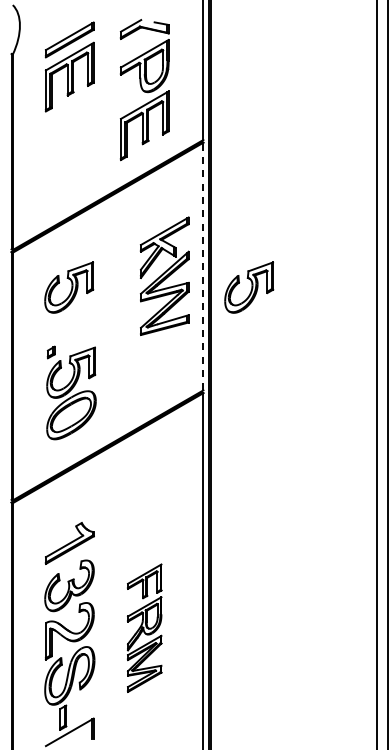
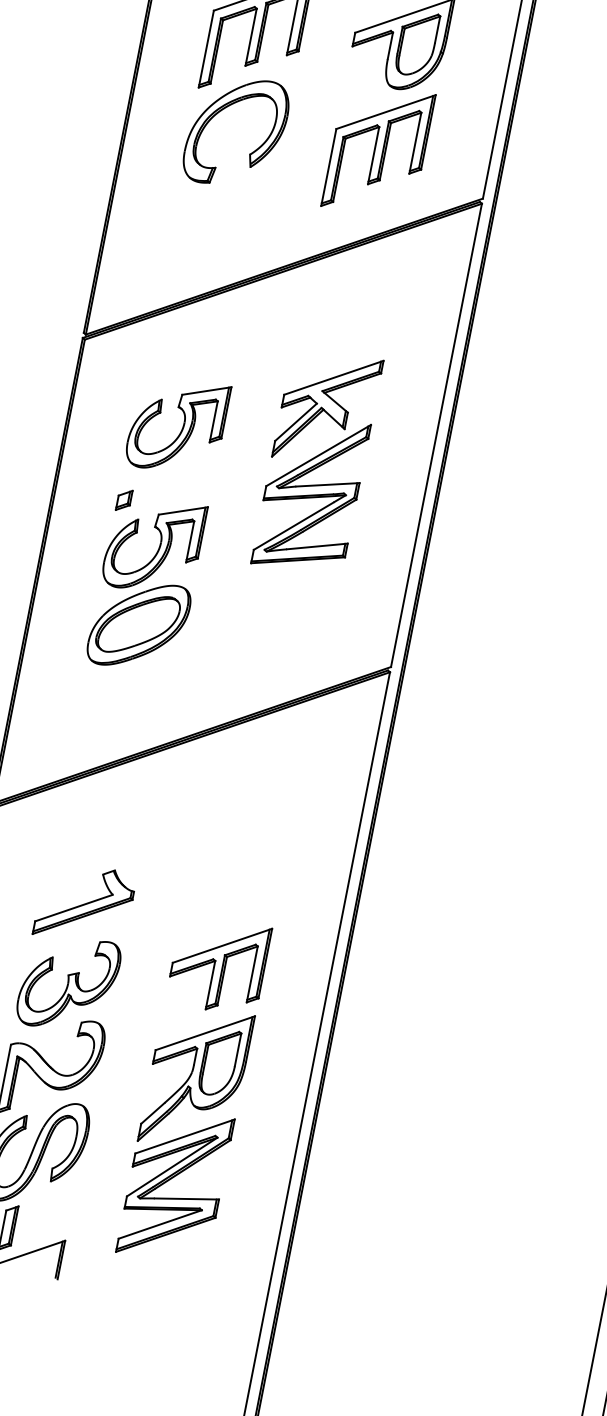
part: (60, 121) -> (222, 111), added
line: (203, 266) -> (436, 435), dashed -> solid
part: (164, 275) -> (317, 460), moved
part: (249, 287) -> (514, 491), removed
part: (71, 392) -> (147, 582), moved
part: (144, 628) -> (193, 1090), size x1.43

